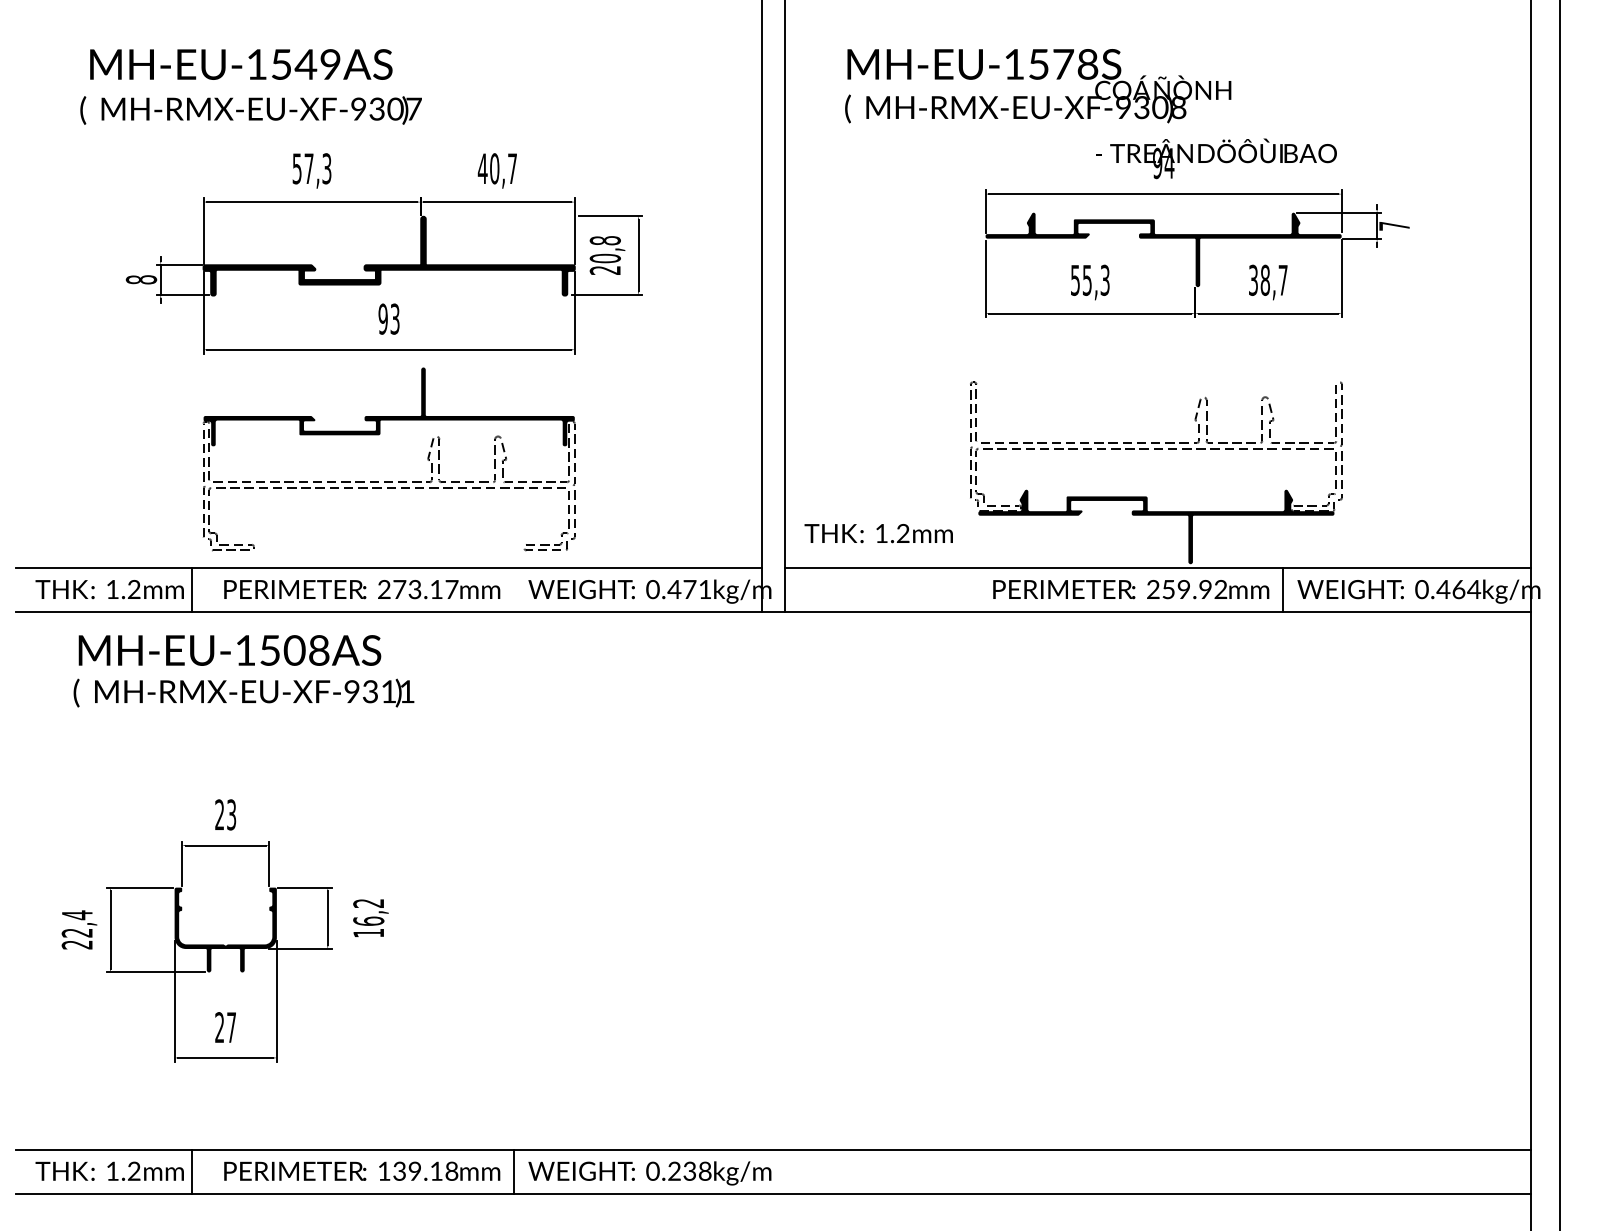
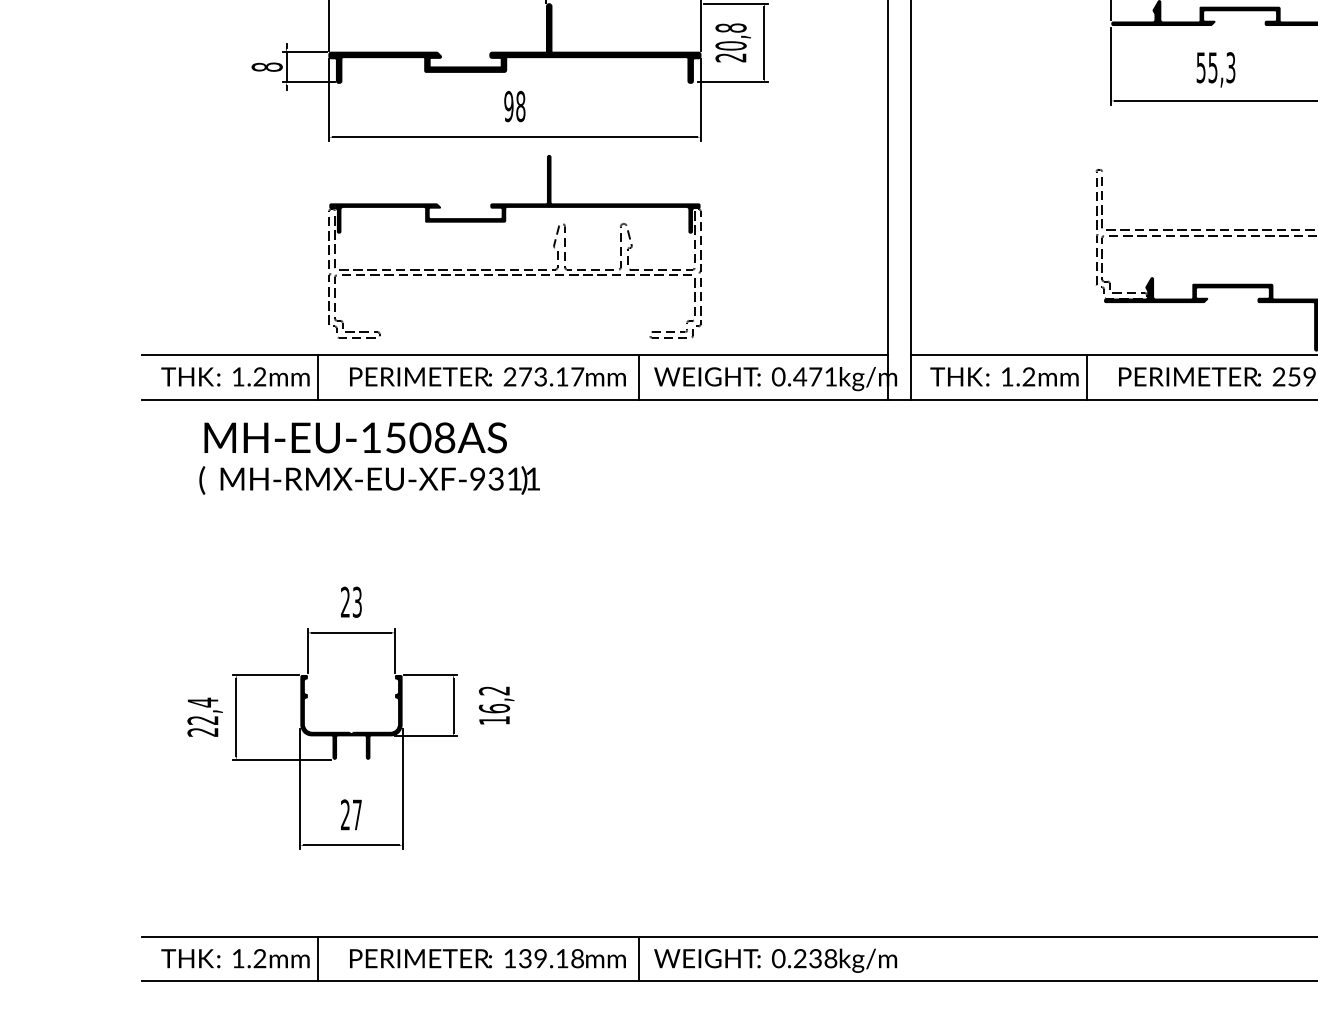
text: (394, 318) -> (520, 105), 93 -> 98
text: (878, 533) -> (1004, 376), moved
line: (513, 589) -> (639, 376), added
line: (961, 589) -> (1087, 376), added

